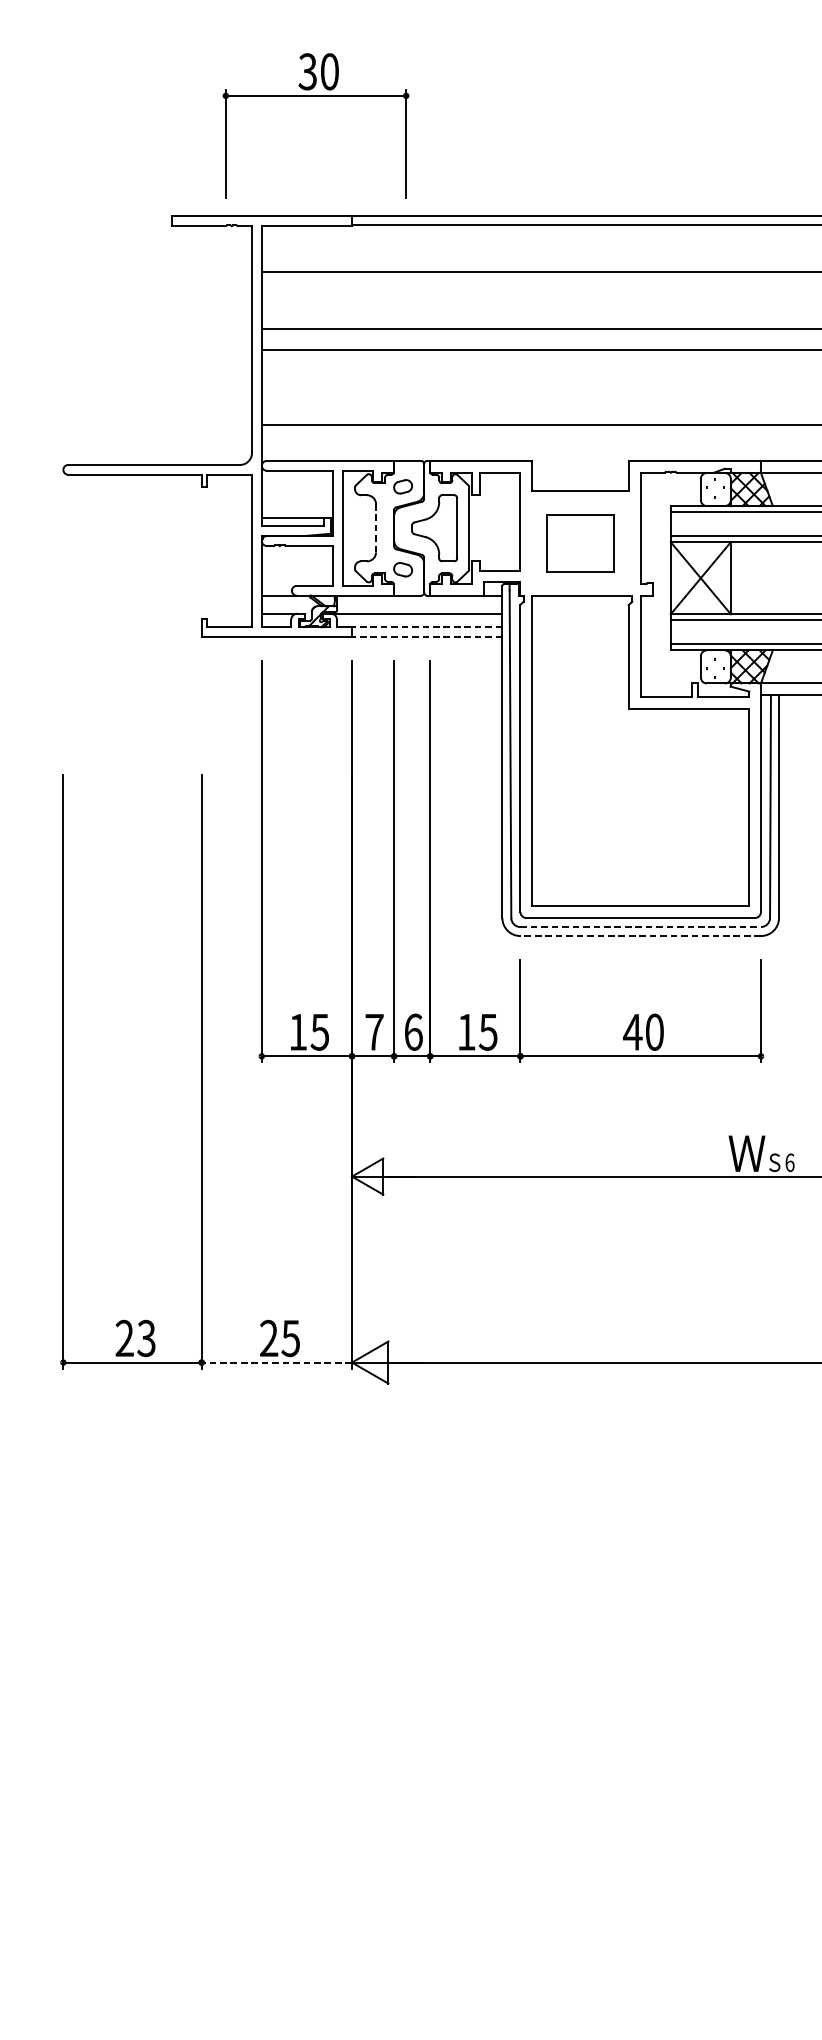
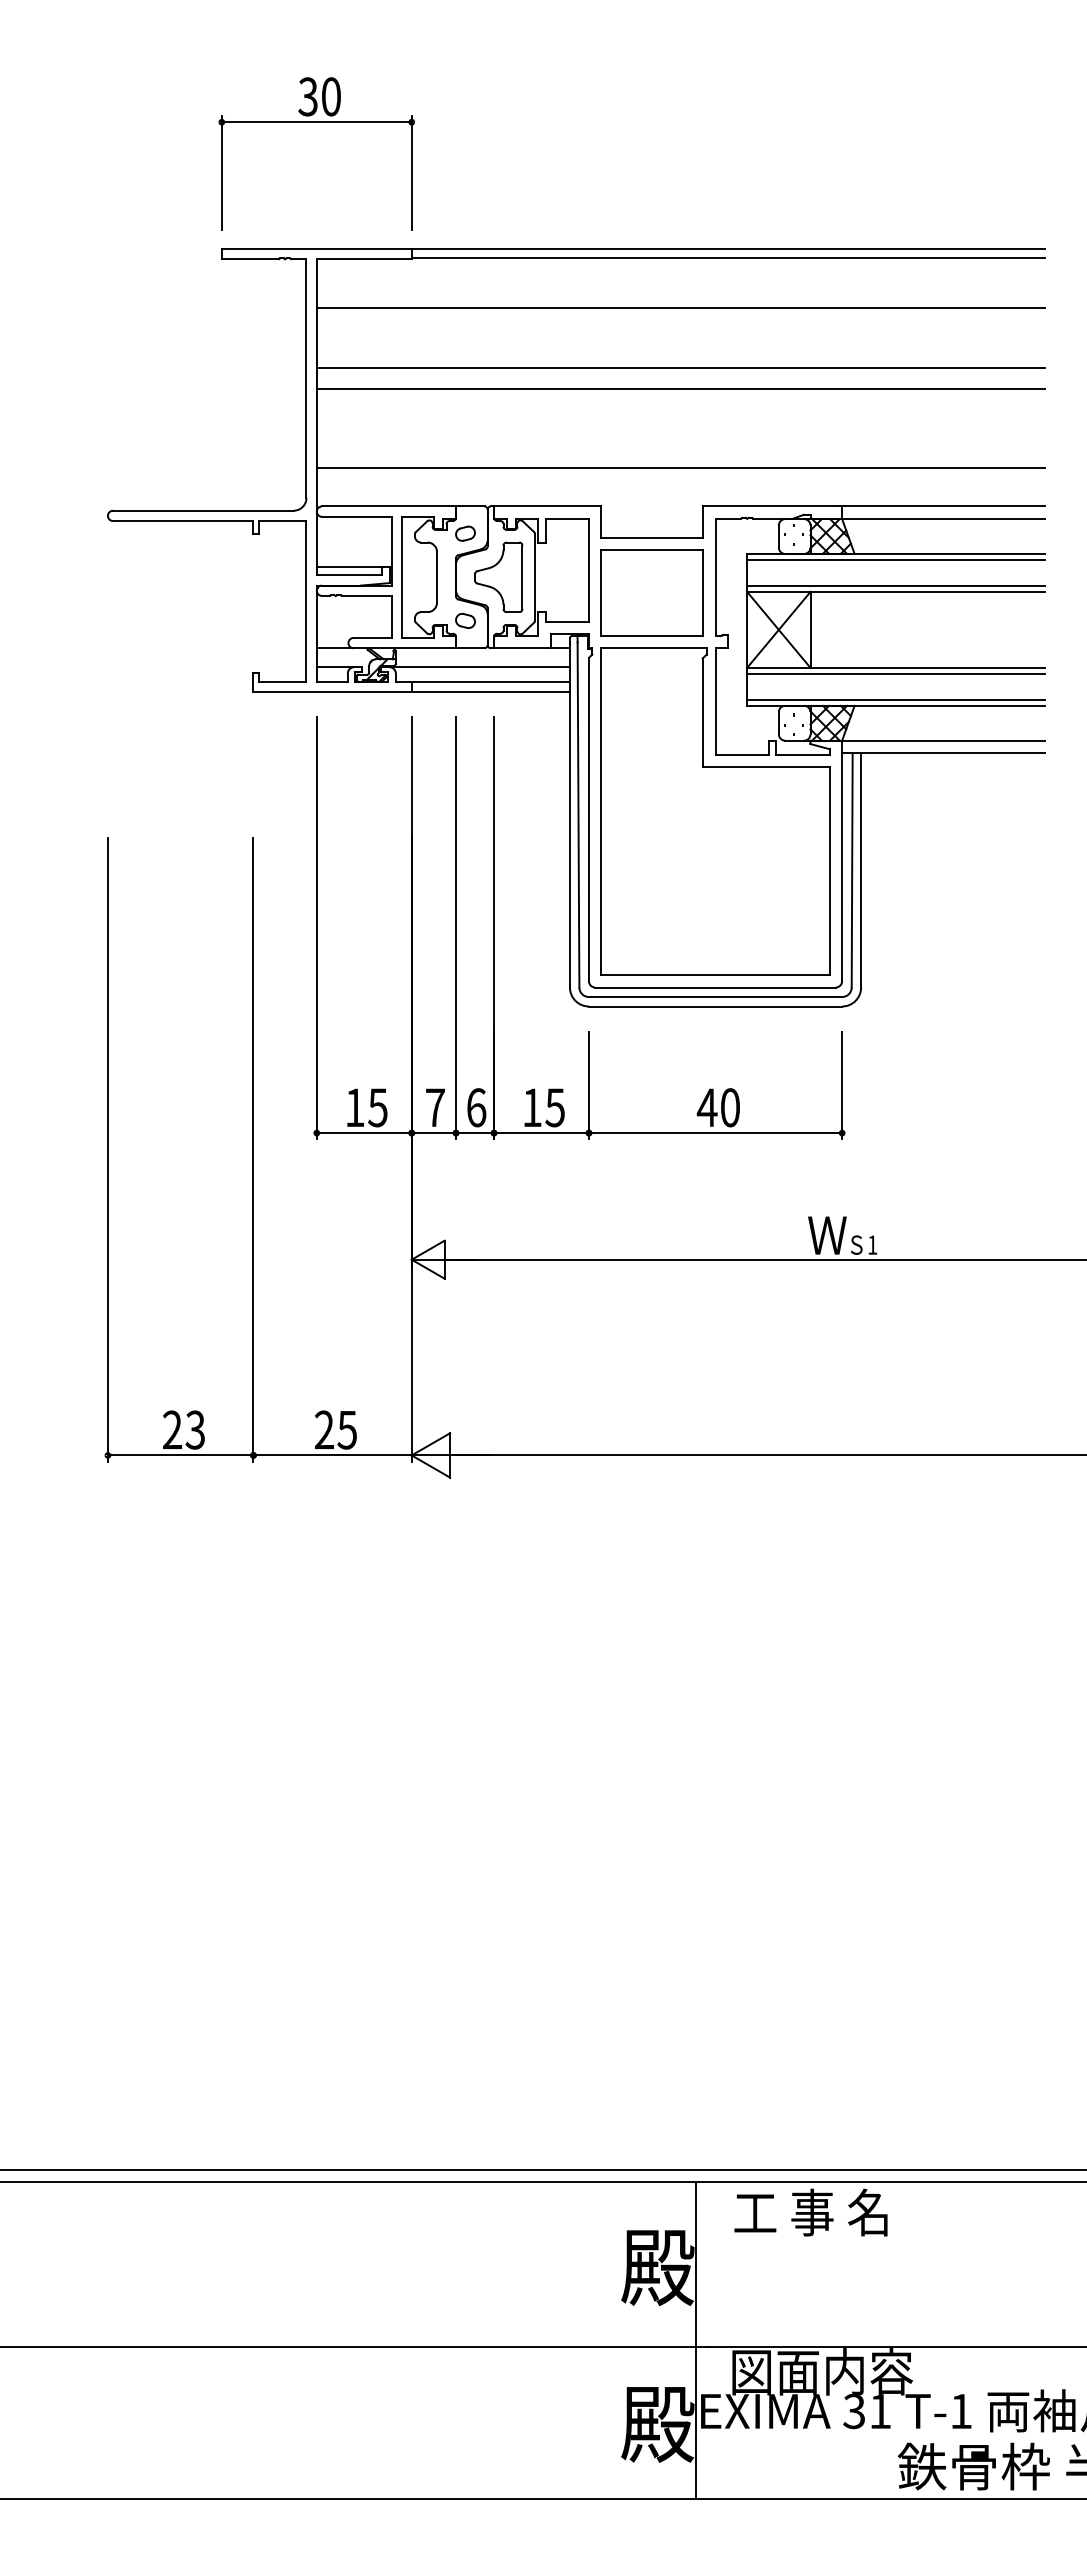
part: (315, 96) -> (316, 122), moved
line: (376, 527) -> (437, 576), dashed -> solid
part: (579, 542) -> (651, 592), size x1.43
line: (425, 627) -> (489, 681), dashed -> solid
line: (425, 636) -> (489, 691), dashed -> solid
line: (640, 927) -> (715, 997), dashed -> solid
line: (640, 936) -> (715, 1006), dashed -> solid
text: (789, 1162) -> (872, 1244), 6 -> 1
line: (276, 1362) -> (332, 1455), dashed -> solid

